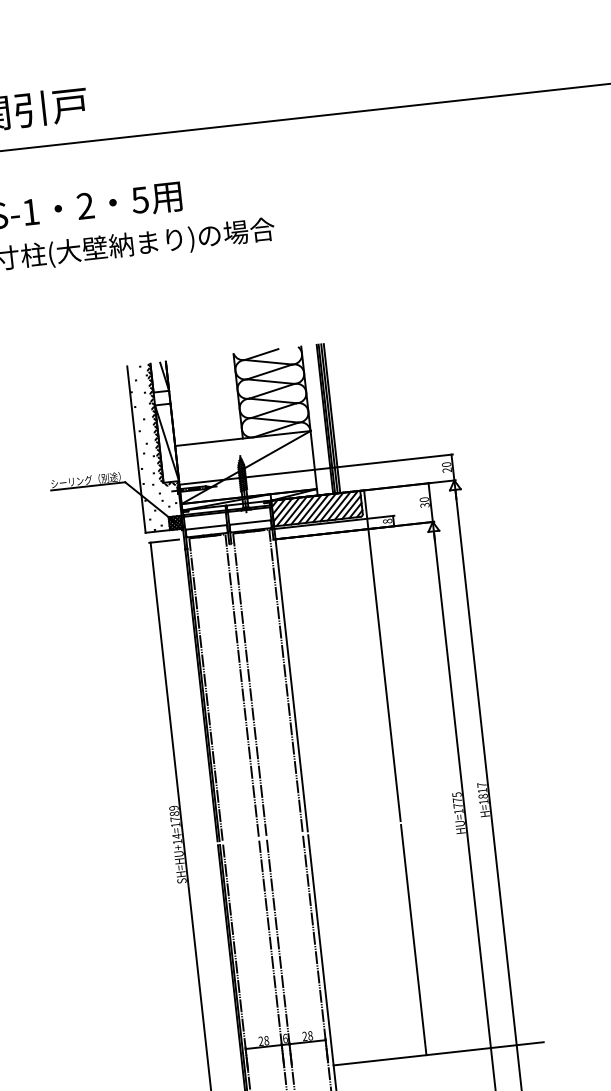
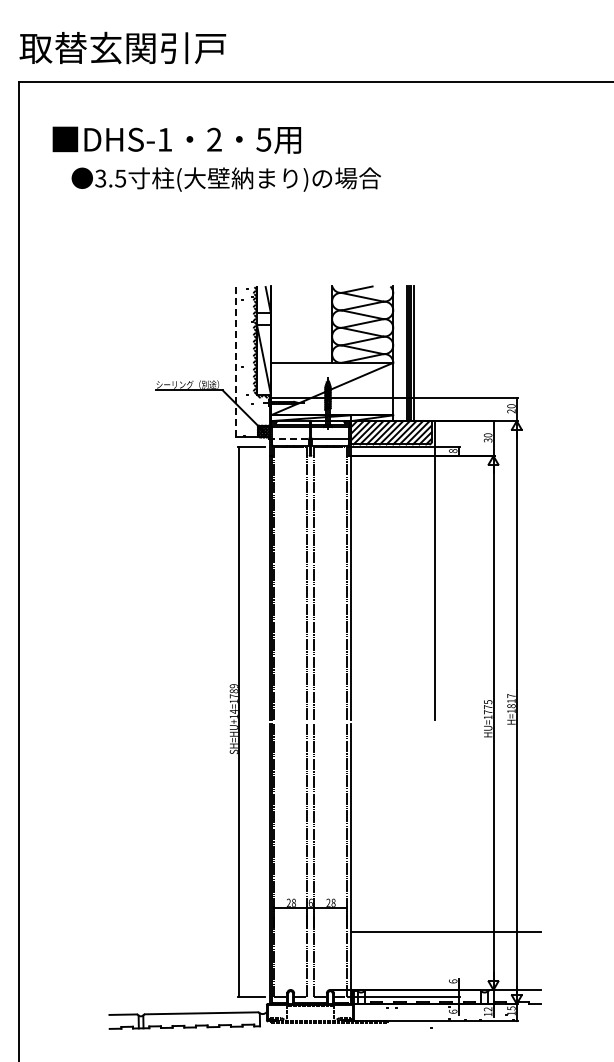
line: (136, 449) -> (235, 362), solid -> dashed
line: (206, 527) -> (290, 438), solid -> dashed
line: (414, 939) -> (435, 827), removed

